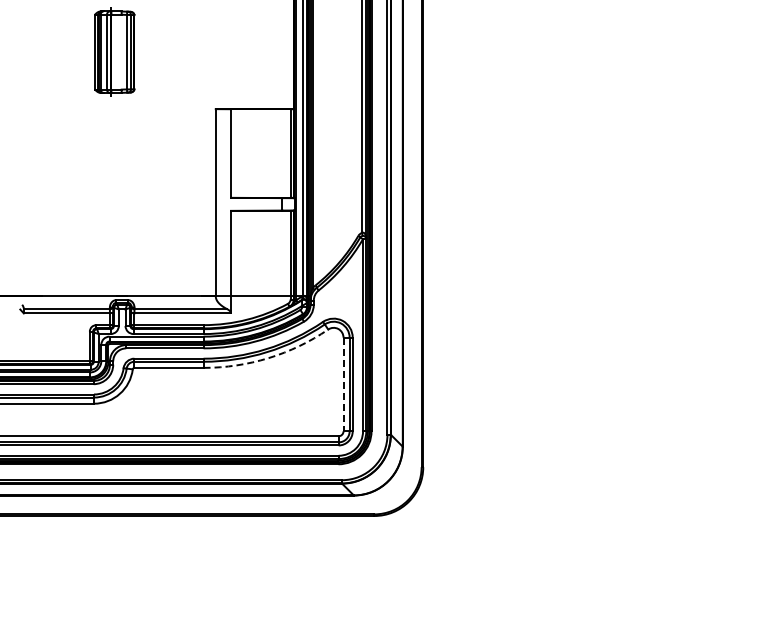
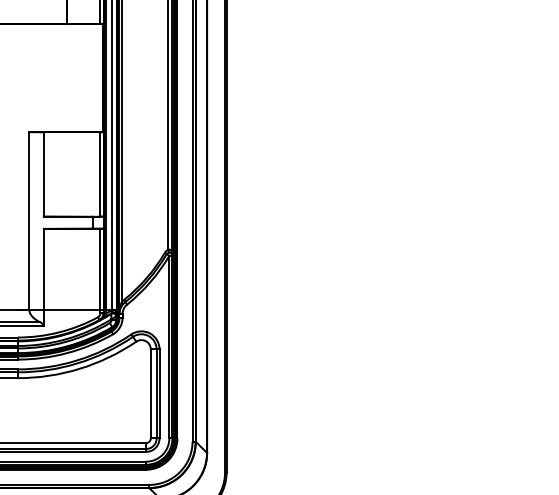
arc: (268, 358) -> (79, 369), dashed -> solid
line: (343, 384) -> (150, 393), dashed -> solid

